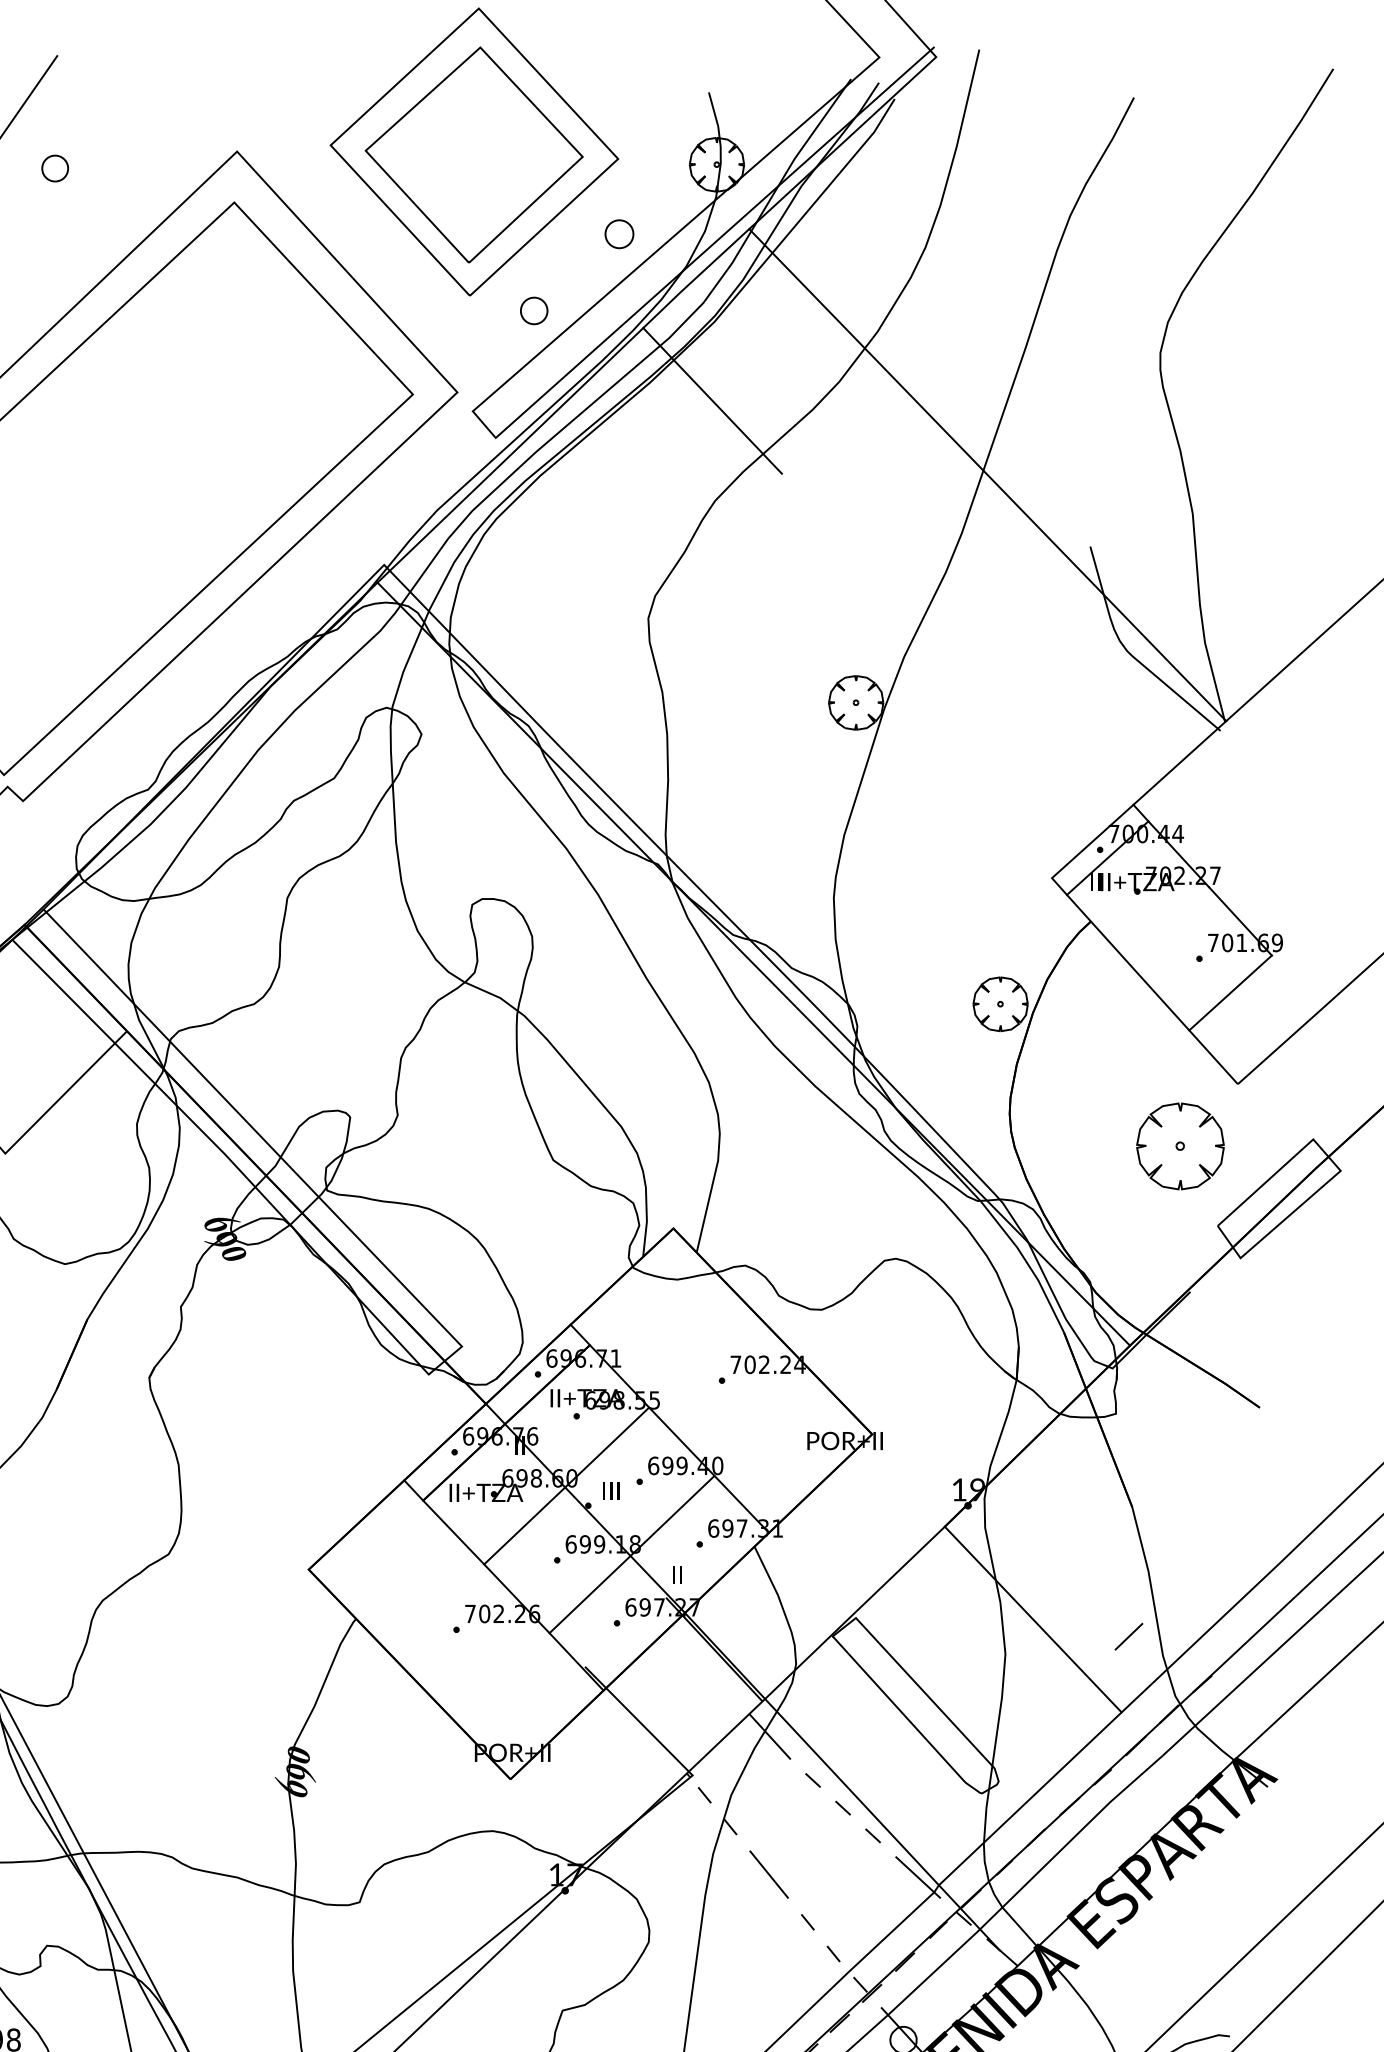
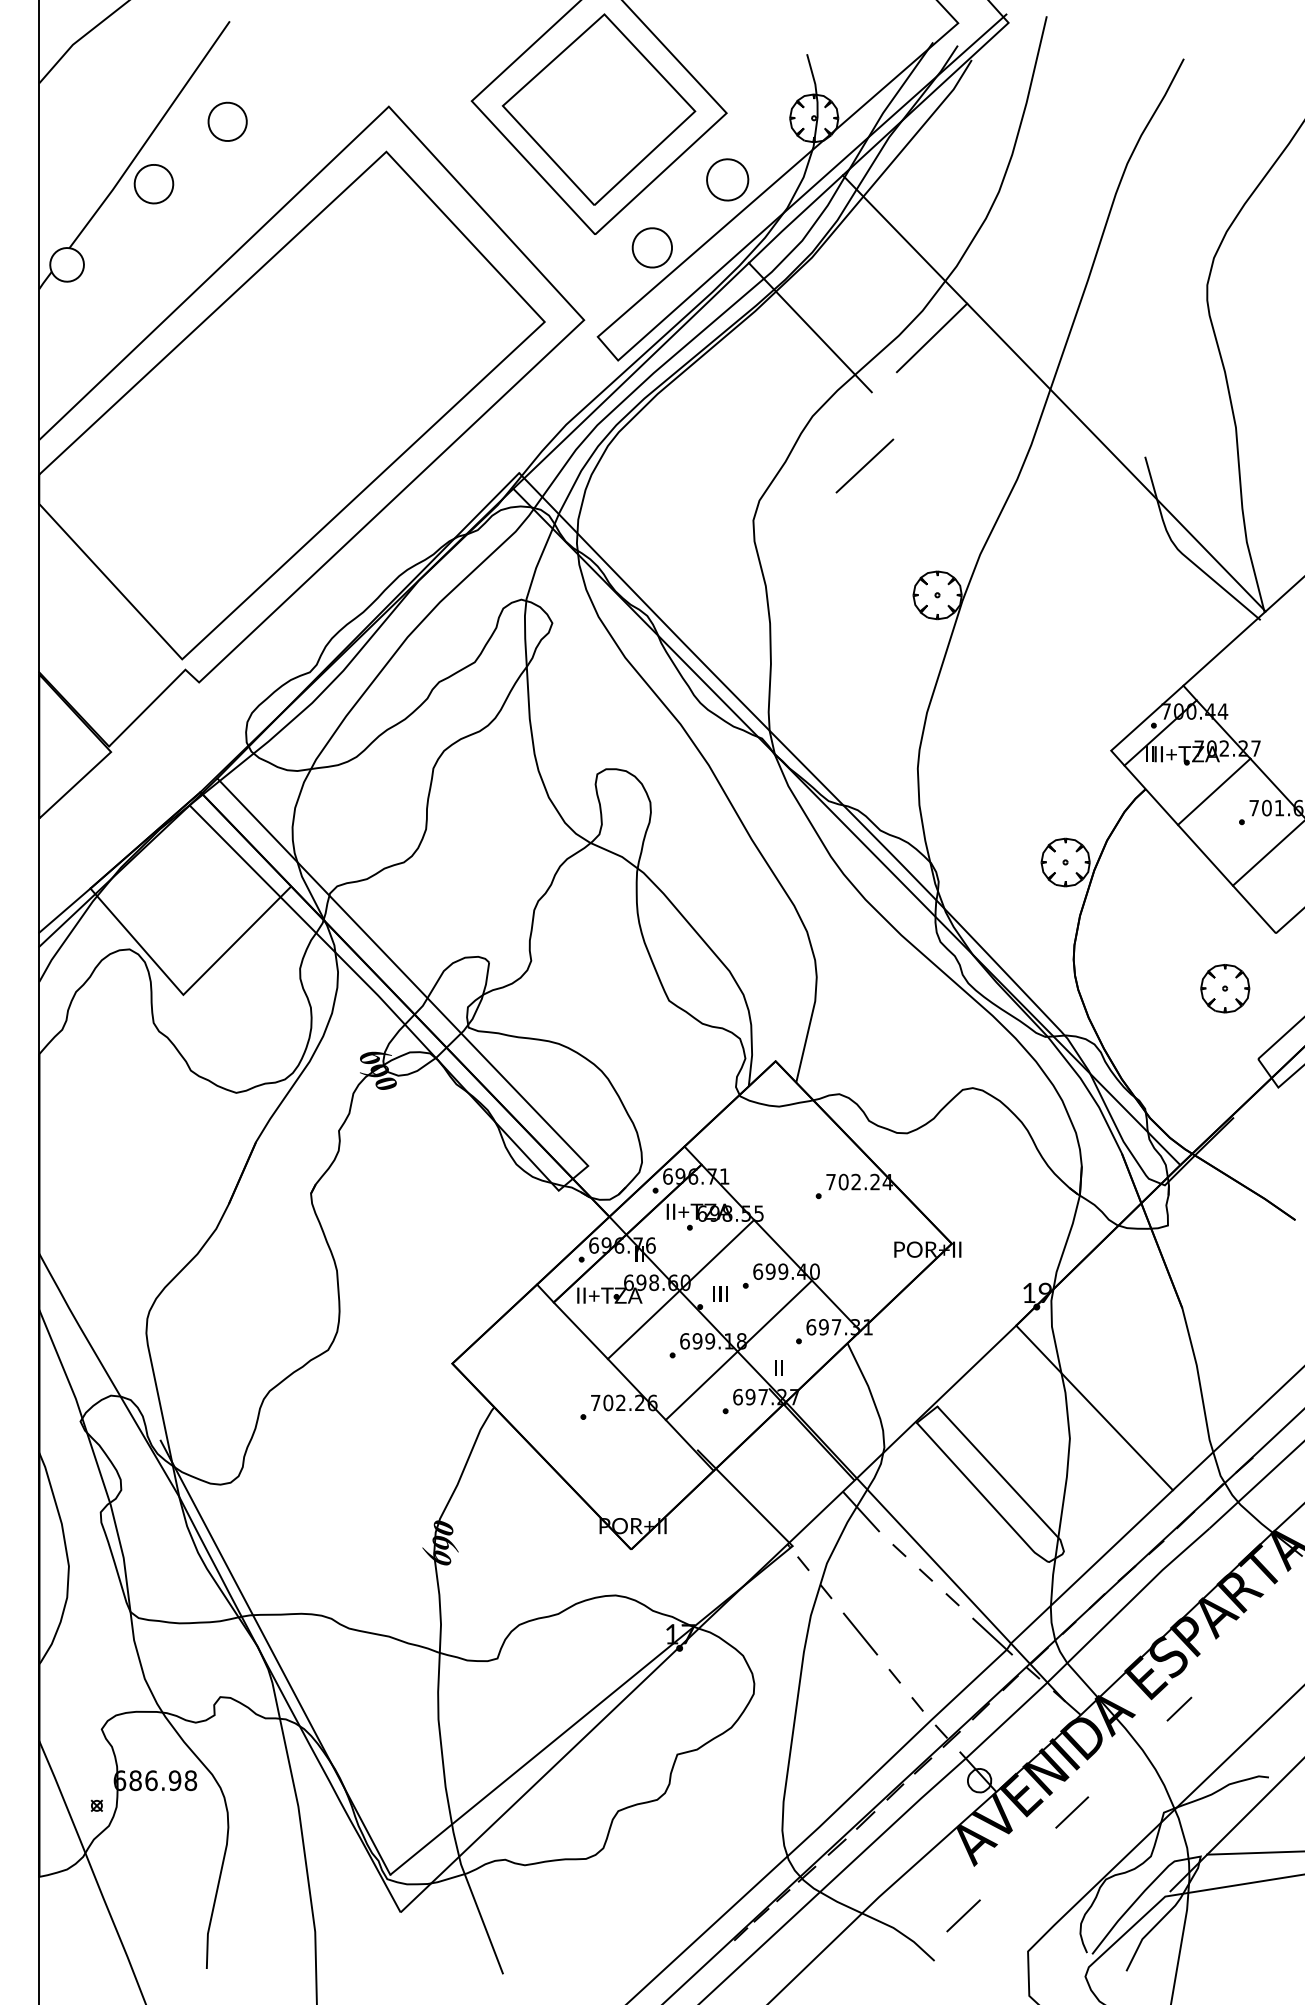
part: (55, 168) -> (227, 121), size x1.67
part: (619, 233) -> (727, 179), size x1.67
part: (533, 310) -> (651, 247), size x1.67
line: (849, 411) -> (931, 337), added
line: (773, 556) -> (864, 465), added
line: (1168, 924) -> (1214, 791), added
part: (1180, 1146) -> (1225, 988), size x0.62
line: (1129, 1635) -> (1179, 1708), moved

